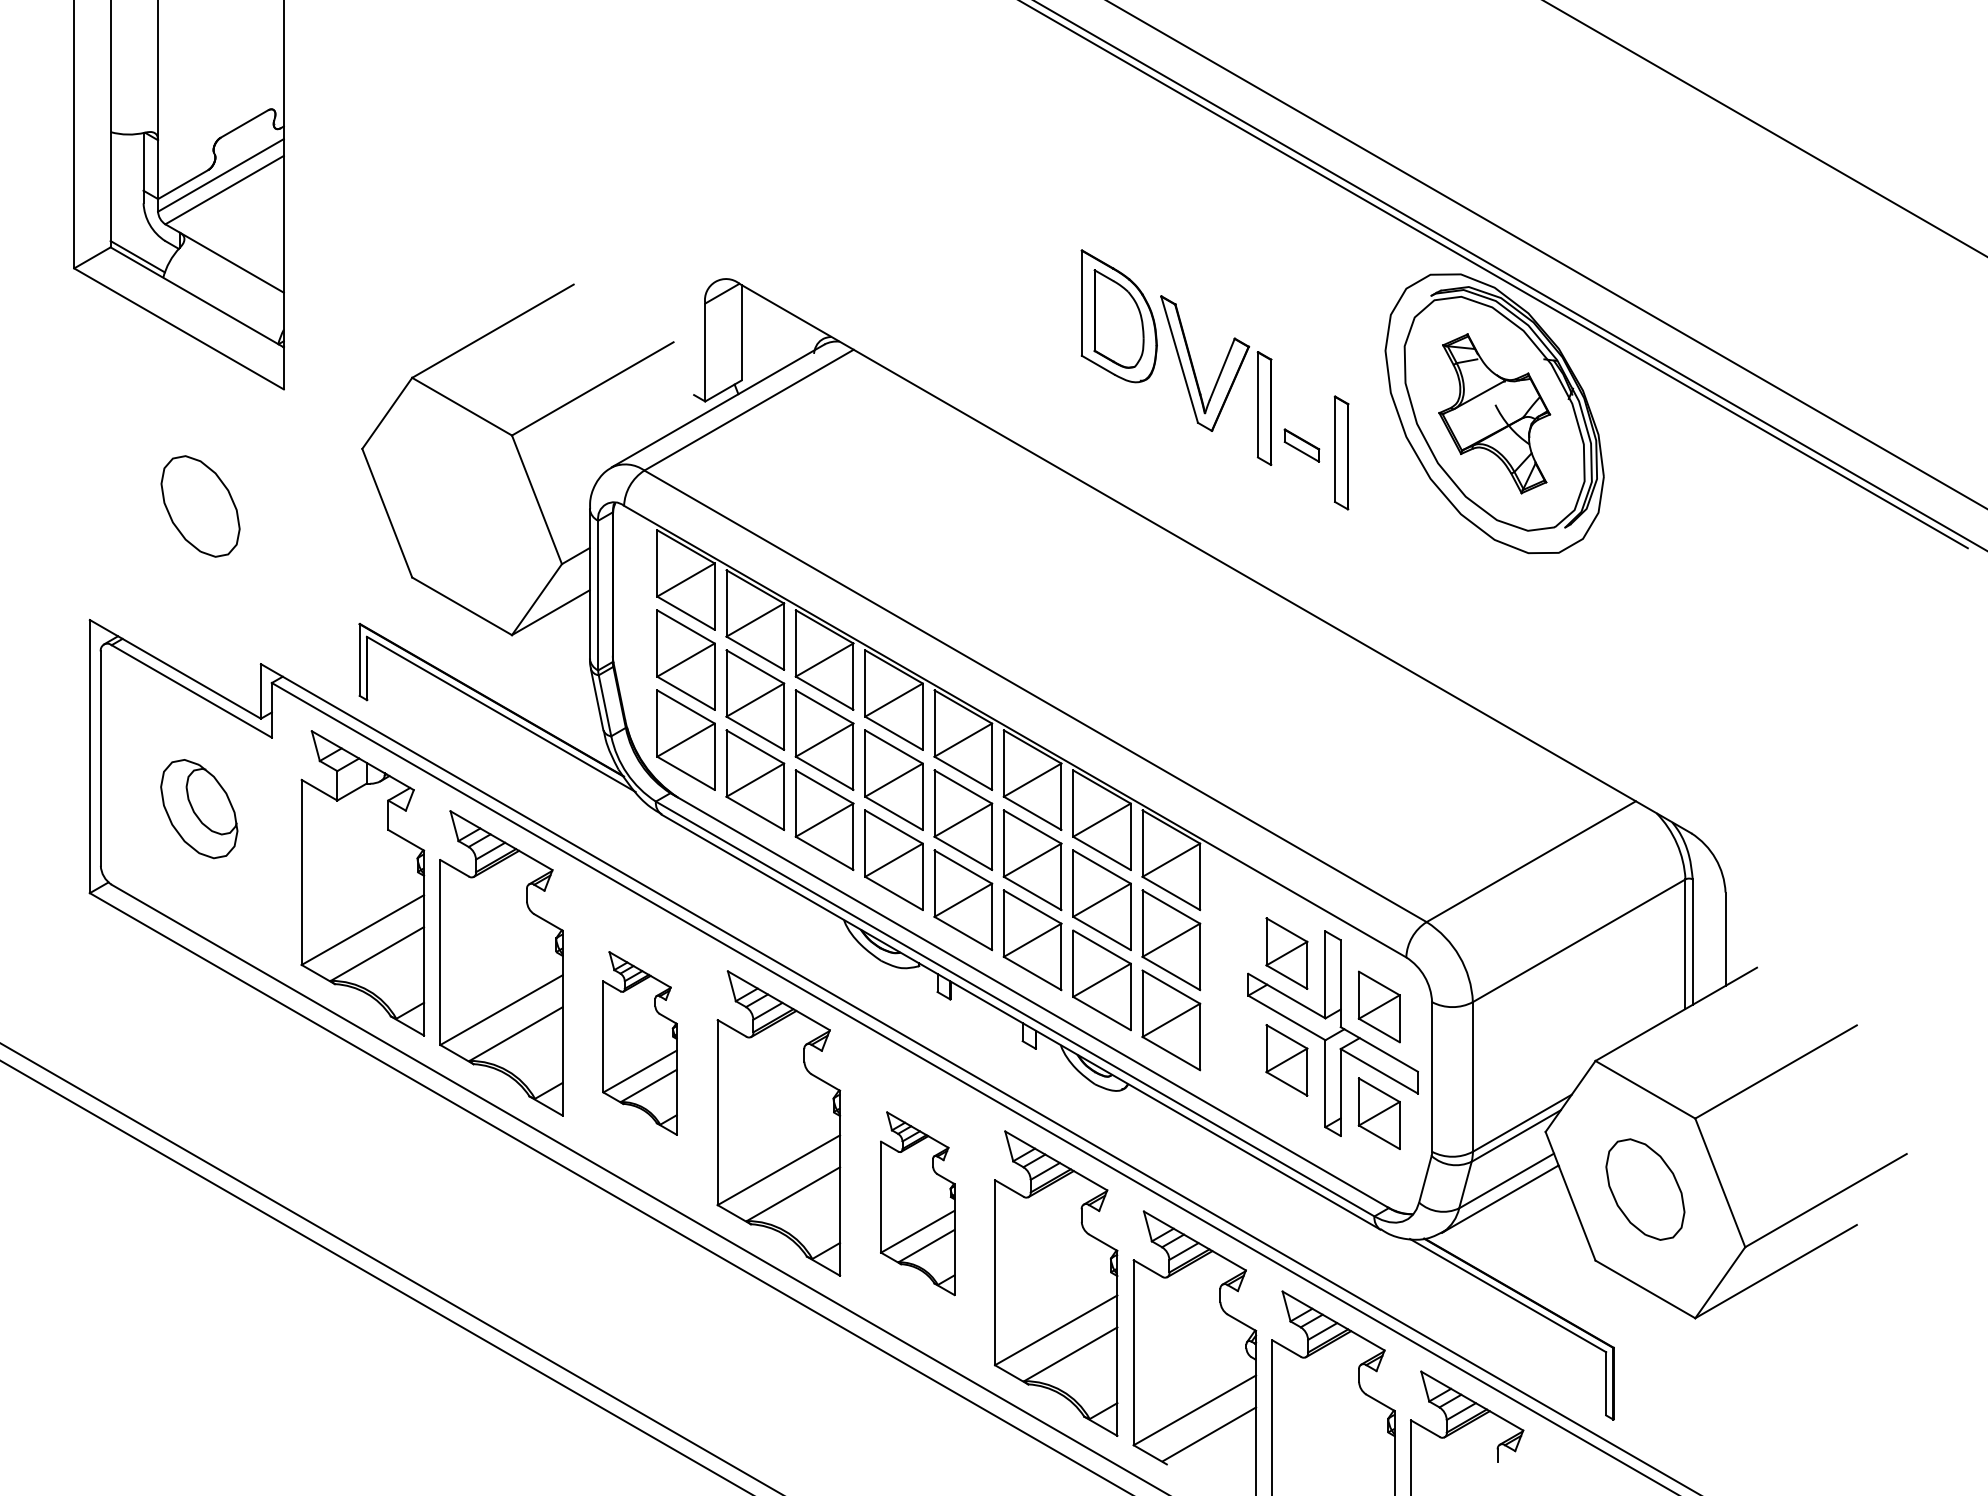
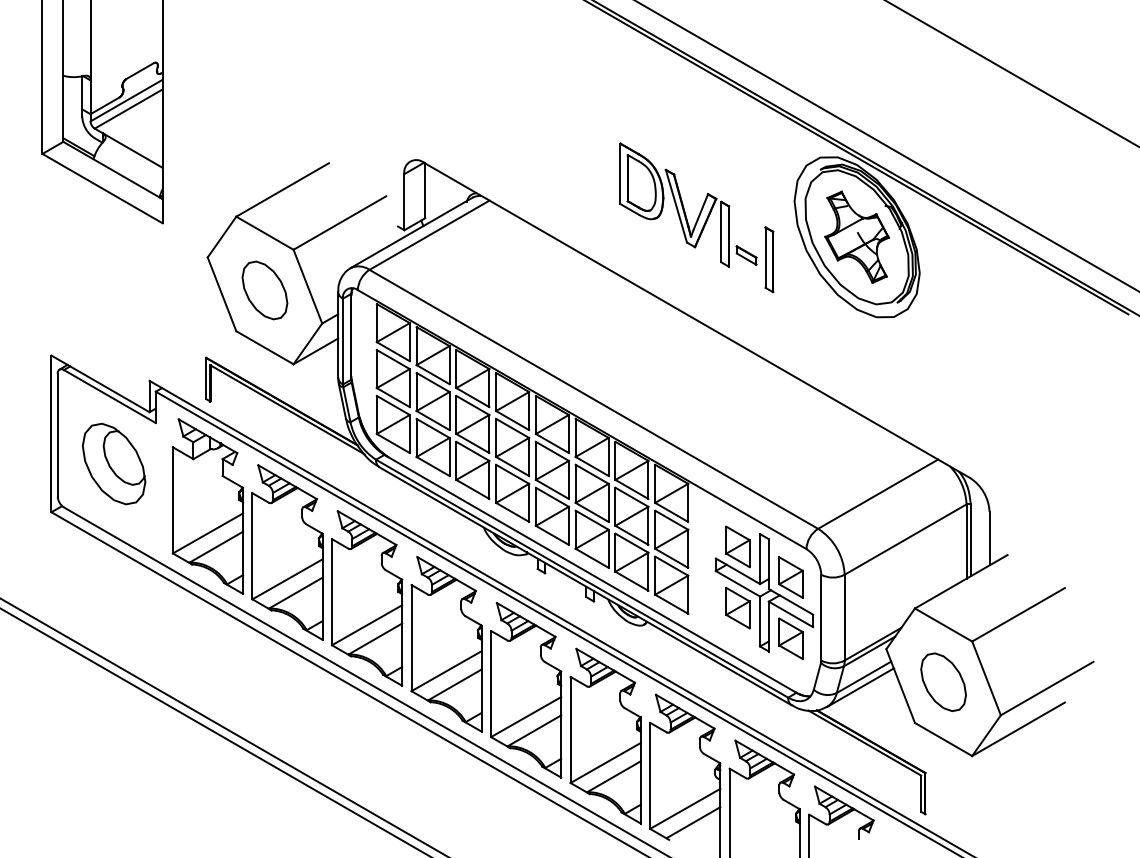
part: (199, 506) -> (264, 290), moved
part: (199, 808) -> (114, 463), size x1.43
part: (639, 1043) -> (366, 598), size x1.67
part: (918, 1203) -> (526, 690), size x1.67

